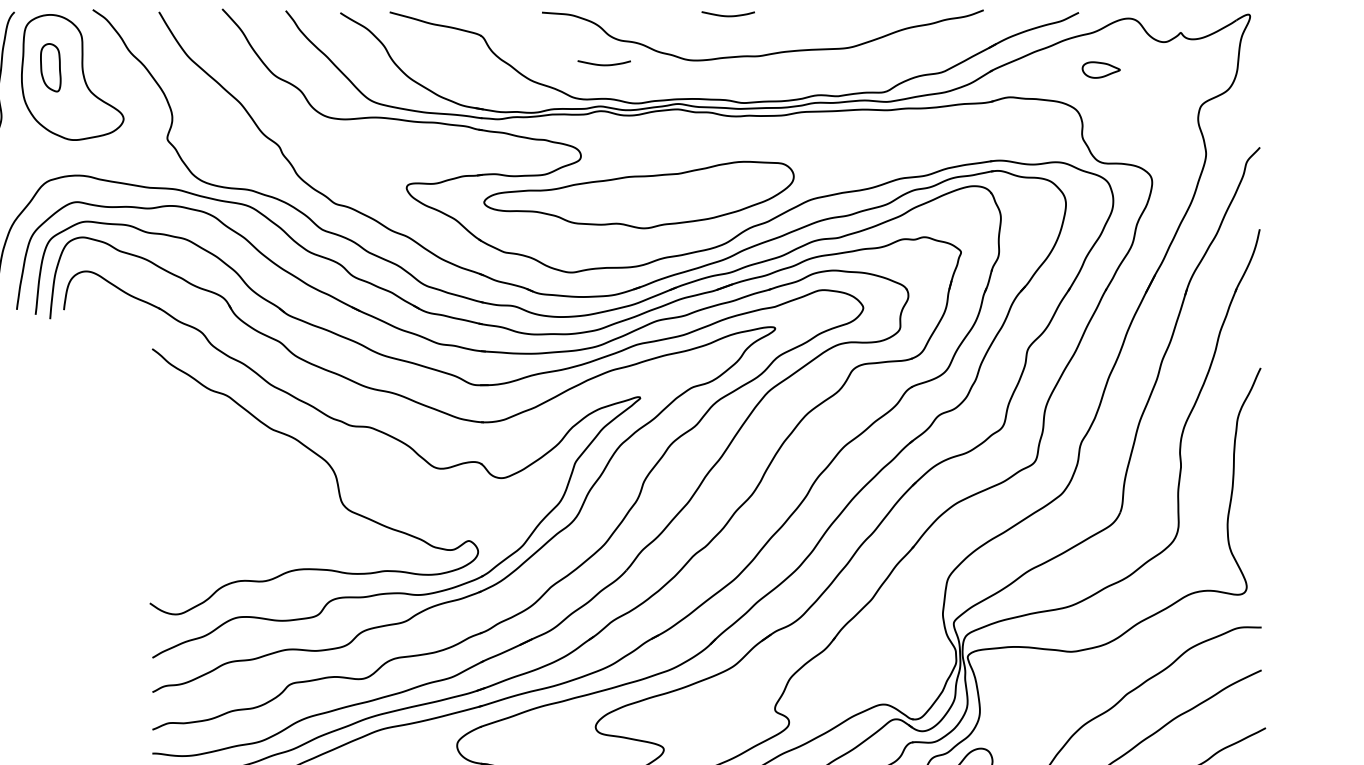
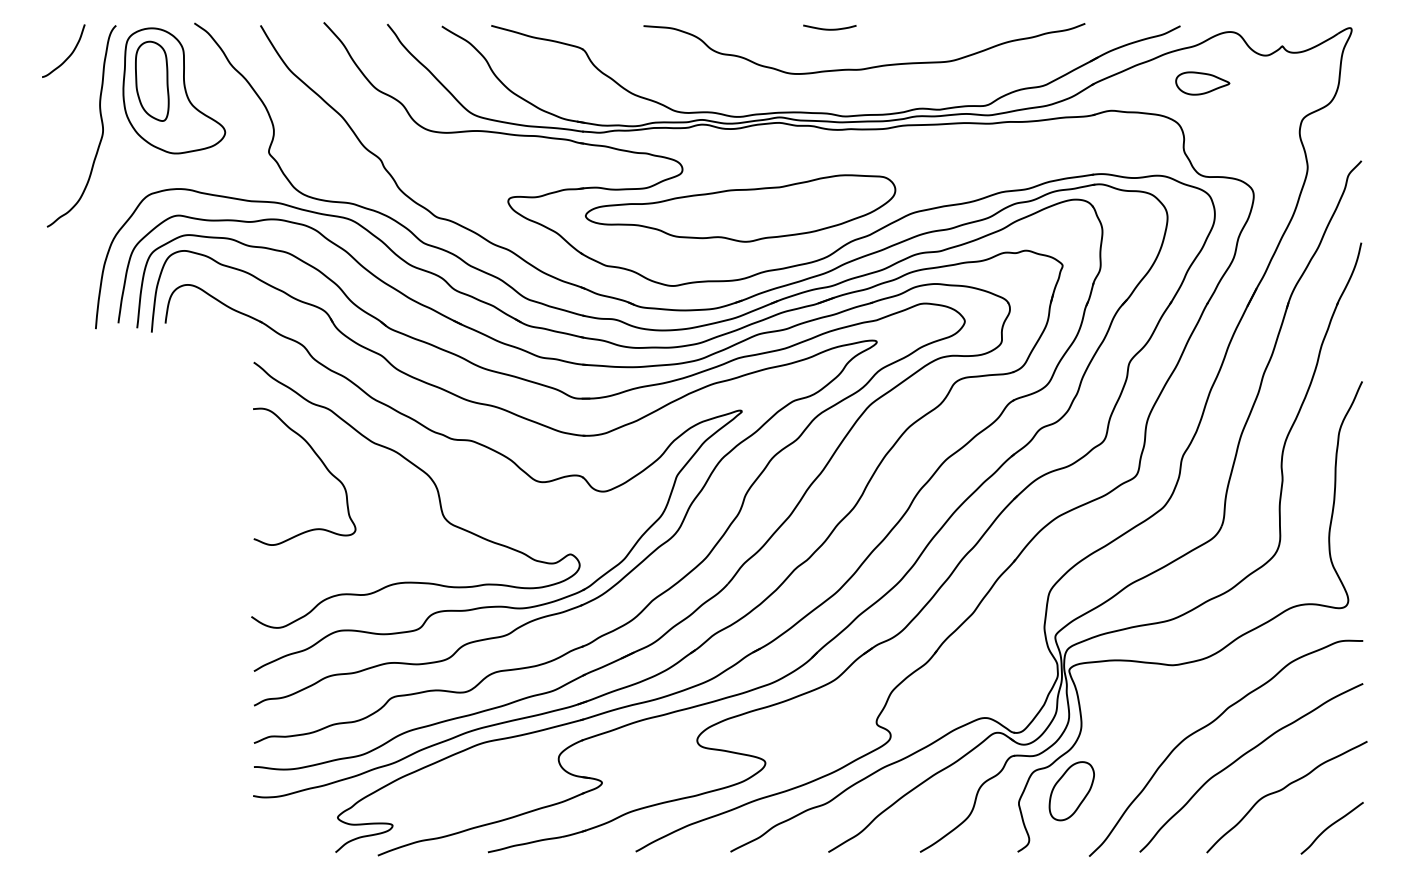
curve: (603, 64) -> (705, 77), removed
part: (50, 67) -> (152, 80), size x1.67
part: (1100, 70) -> (1202, 83), size x1.43
curve: (218, 448) -> (320, 461), added

